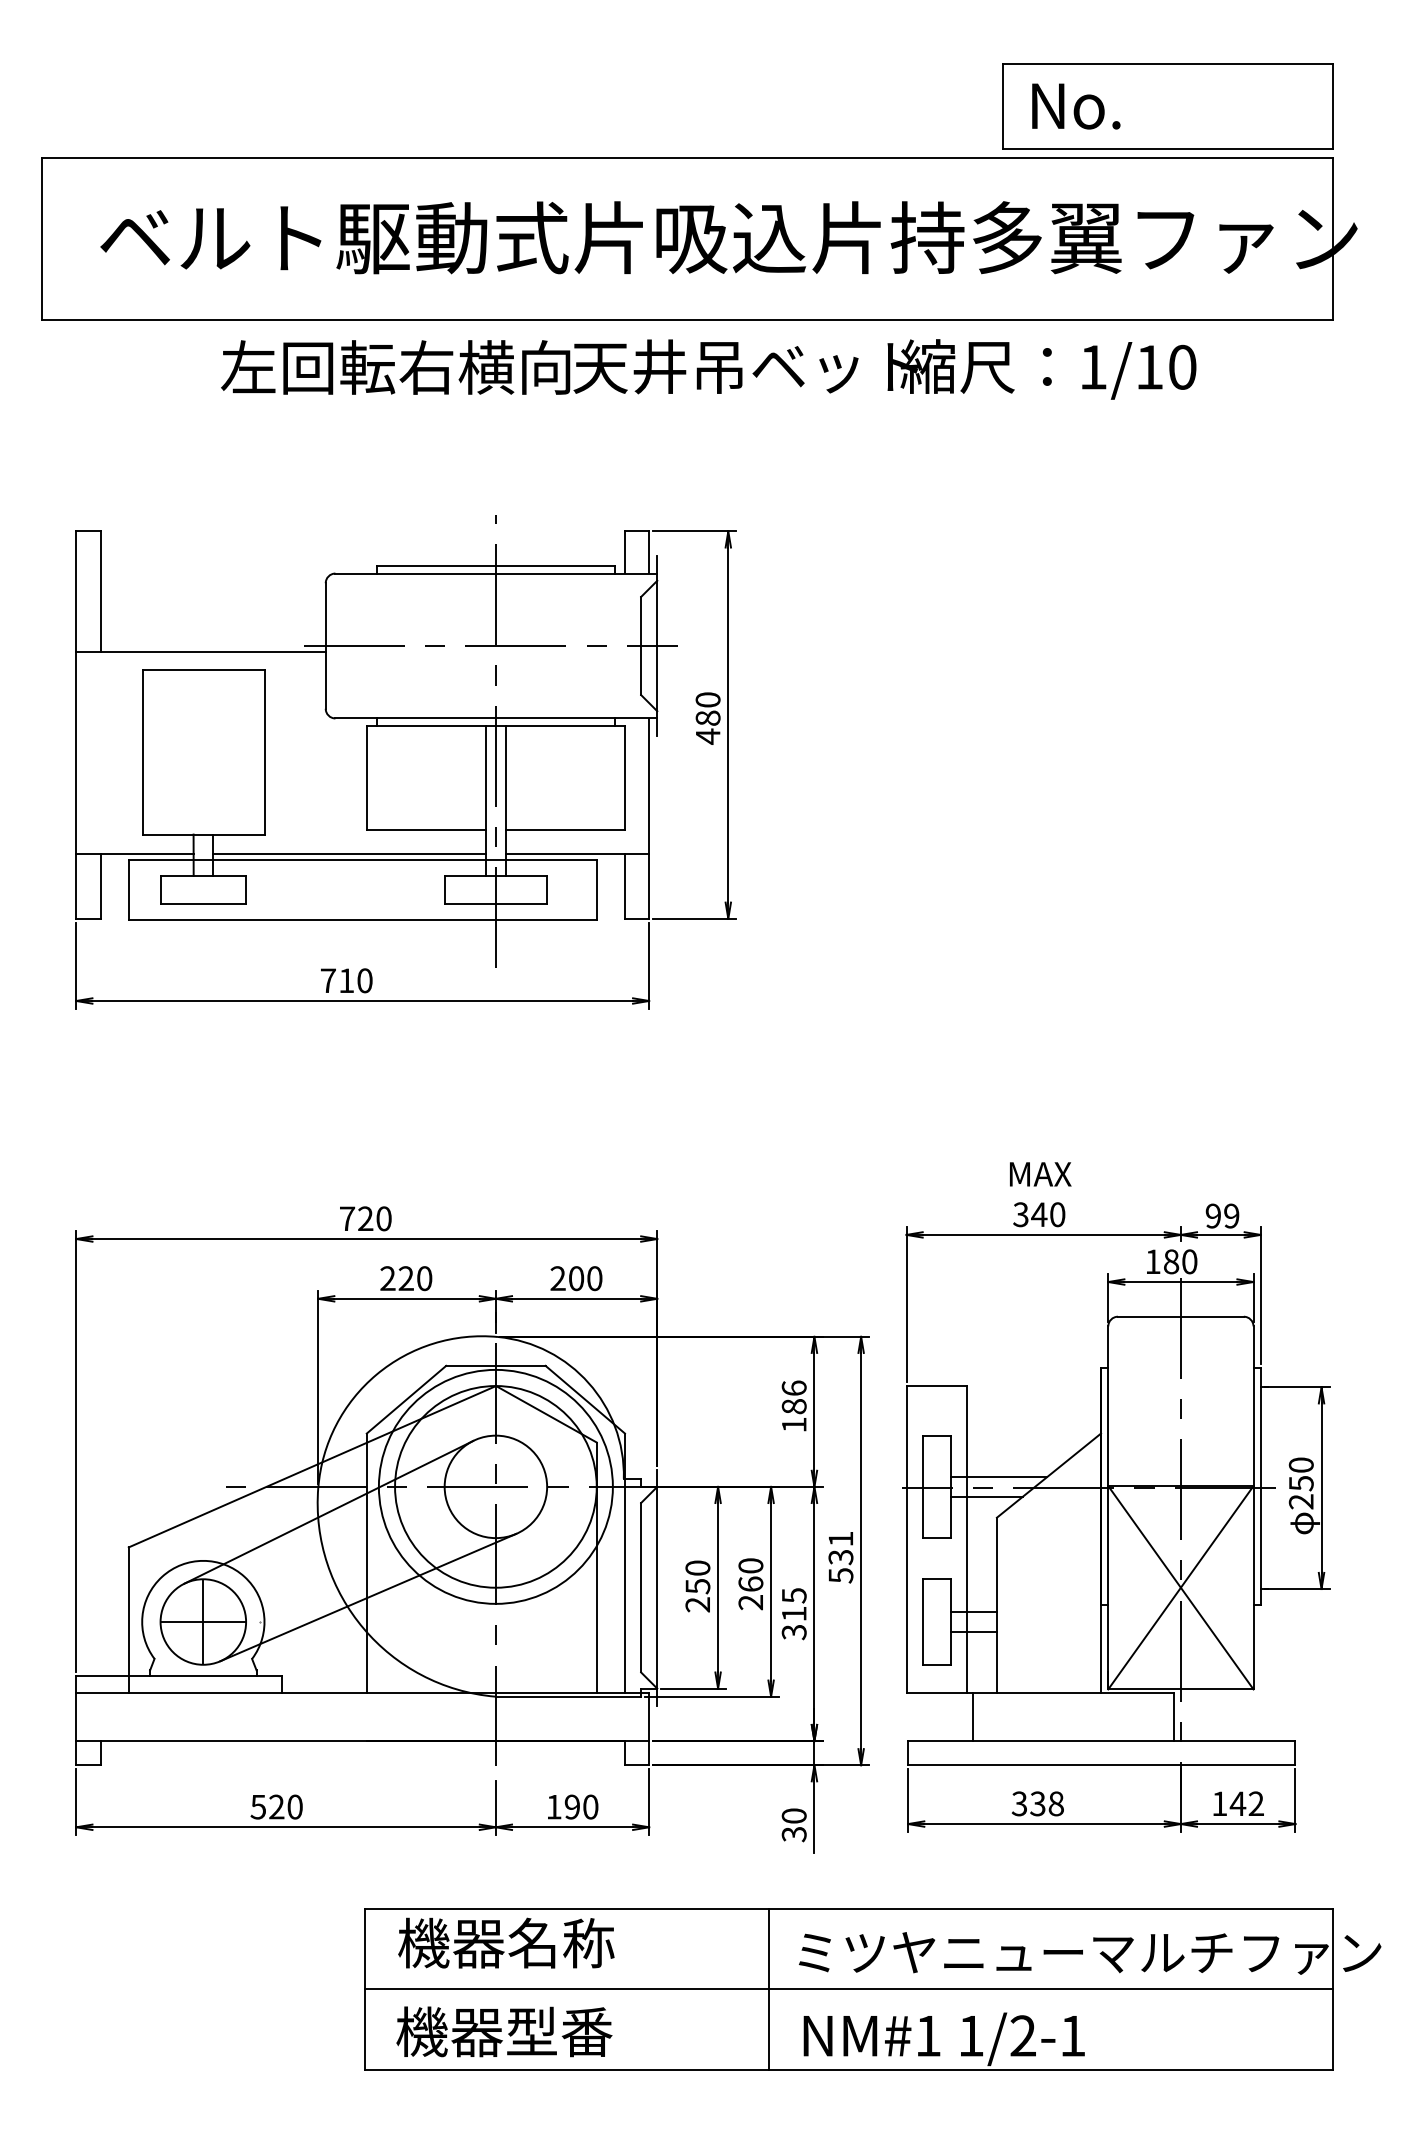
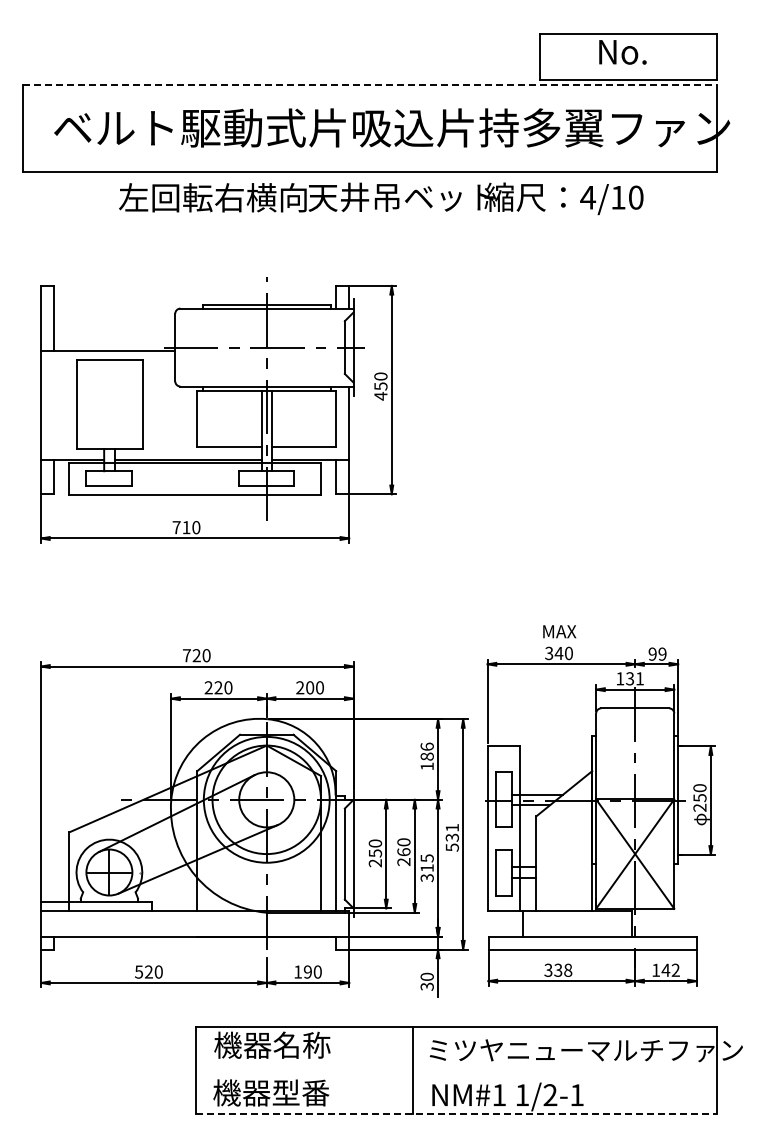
text: (1075, 106) -> (622, 52), moved
line: (688, 158) -> (370, 85), solid -> dashed
text: (1094, 367) -> (588, 197), 1/10 -> 4/10
text: (707, 718) -> (380, 386), 480 -> 450
text: (1179, 1261) -> (634, 678), 180 -> 131
line: (848, 1990) -> (456, 1070), removed
line: (850, 2070) -> (457, 1113), solid -> dashed

